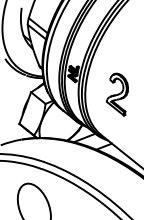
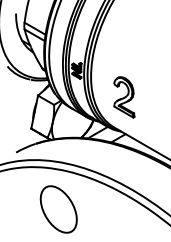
part: (118, 94) -> (124, 97), moved

